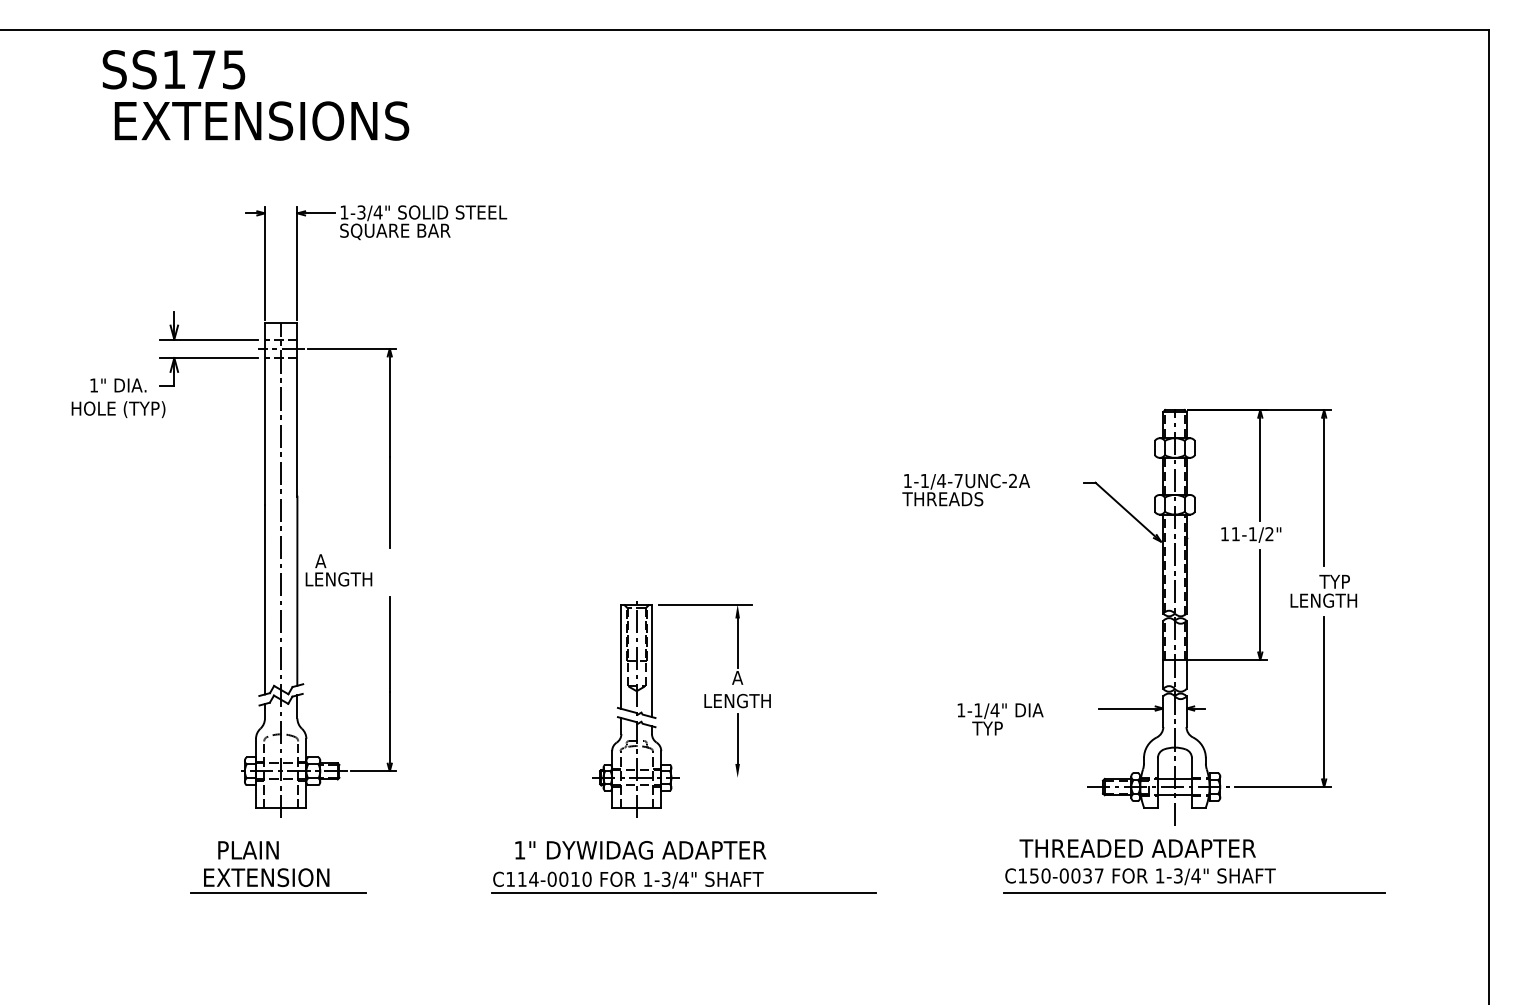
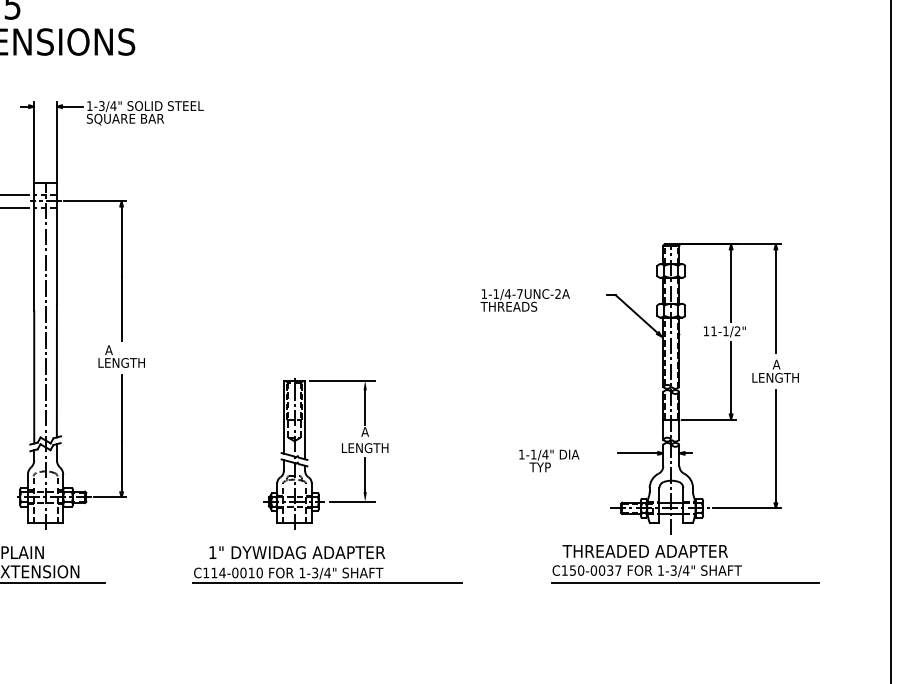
text: (338, 570) -> (121, 356), moved
text: (1334, 581) -> (783, 364), TYP -> A
line: (719, 777) -> (352, 501), added

